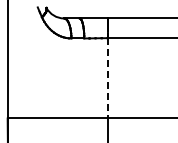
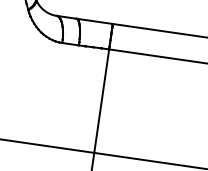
line: (107, 78) -> (101, 101), dashed -> solid

